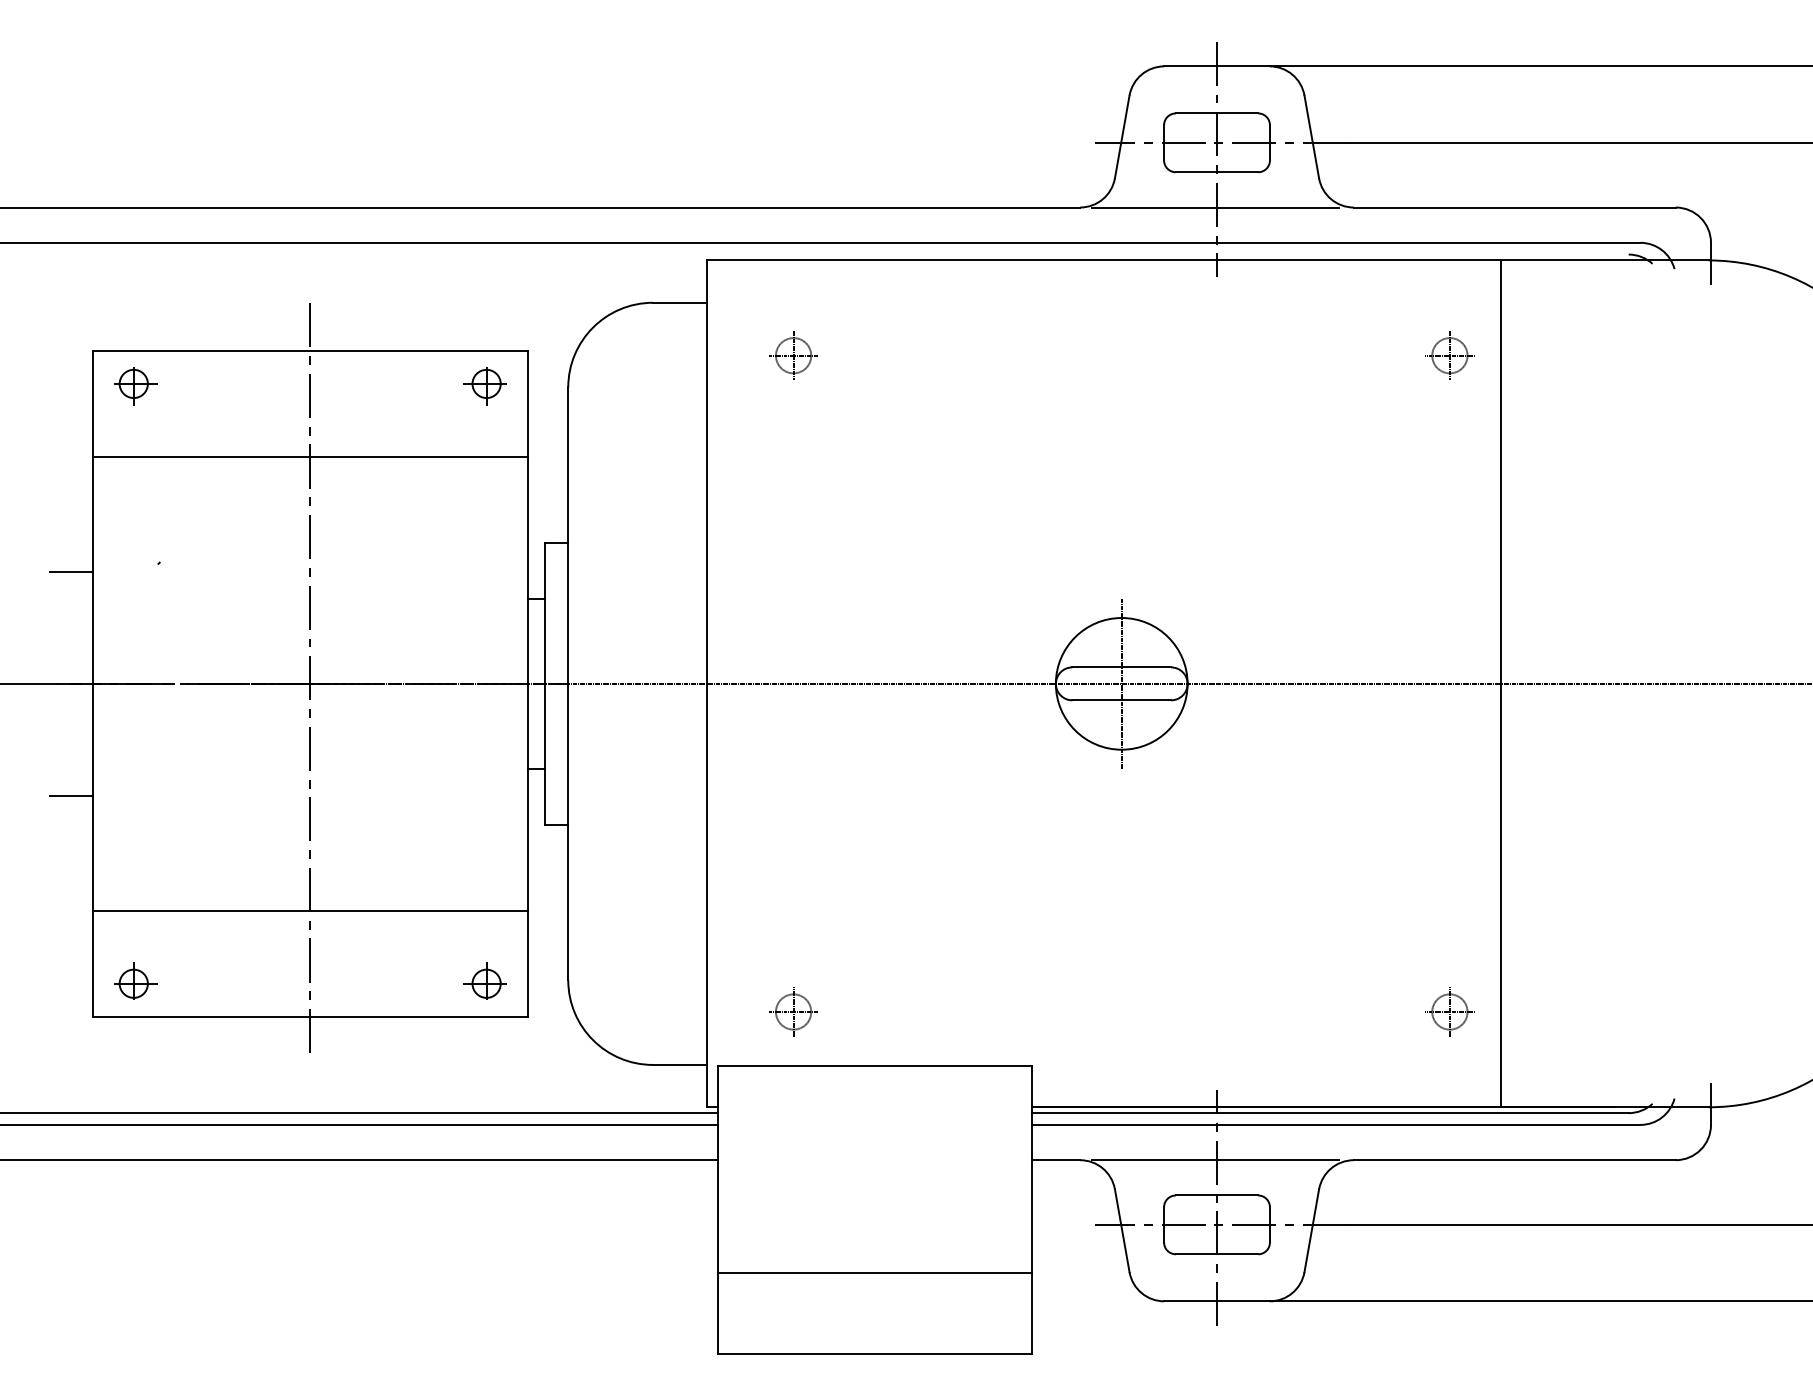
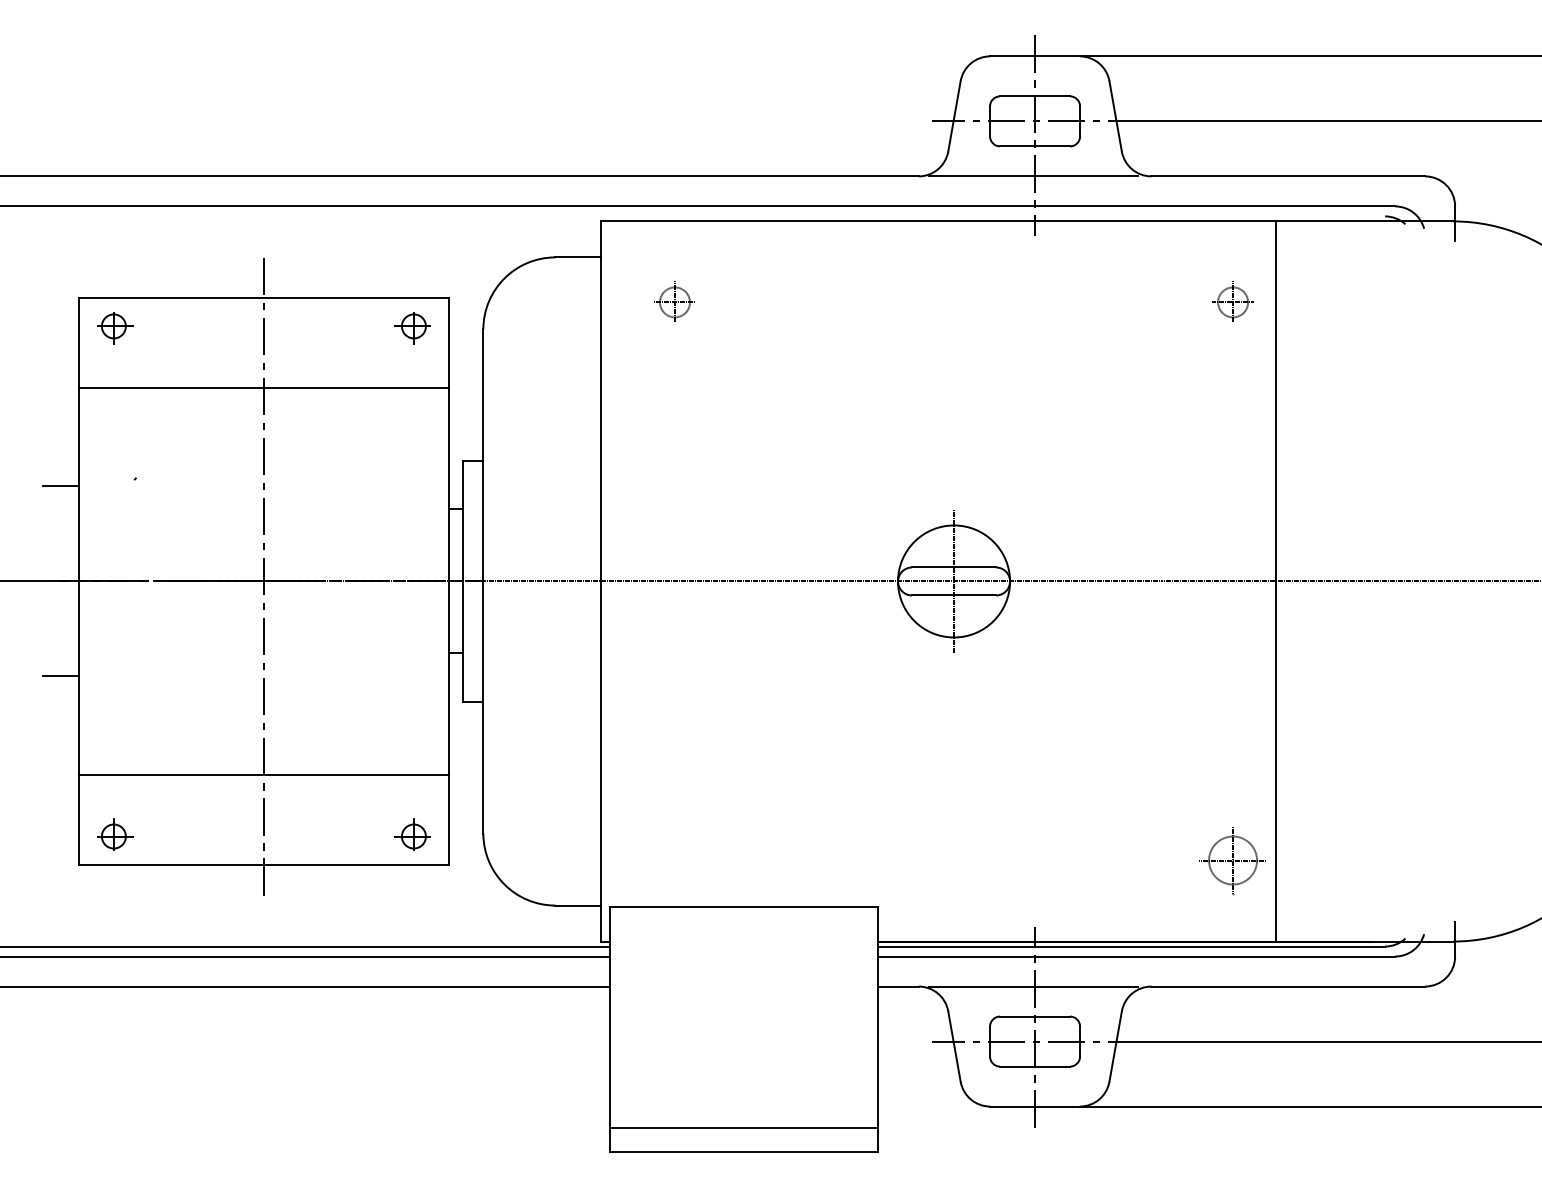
part: (793, 1011) -> (674, 860), removed
part: (1449, 1011) -> (1232, 860), size x1.6
line: (874, 1272) -> (743, 1127), moved

